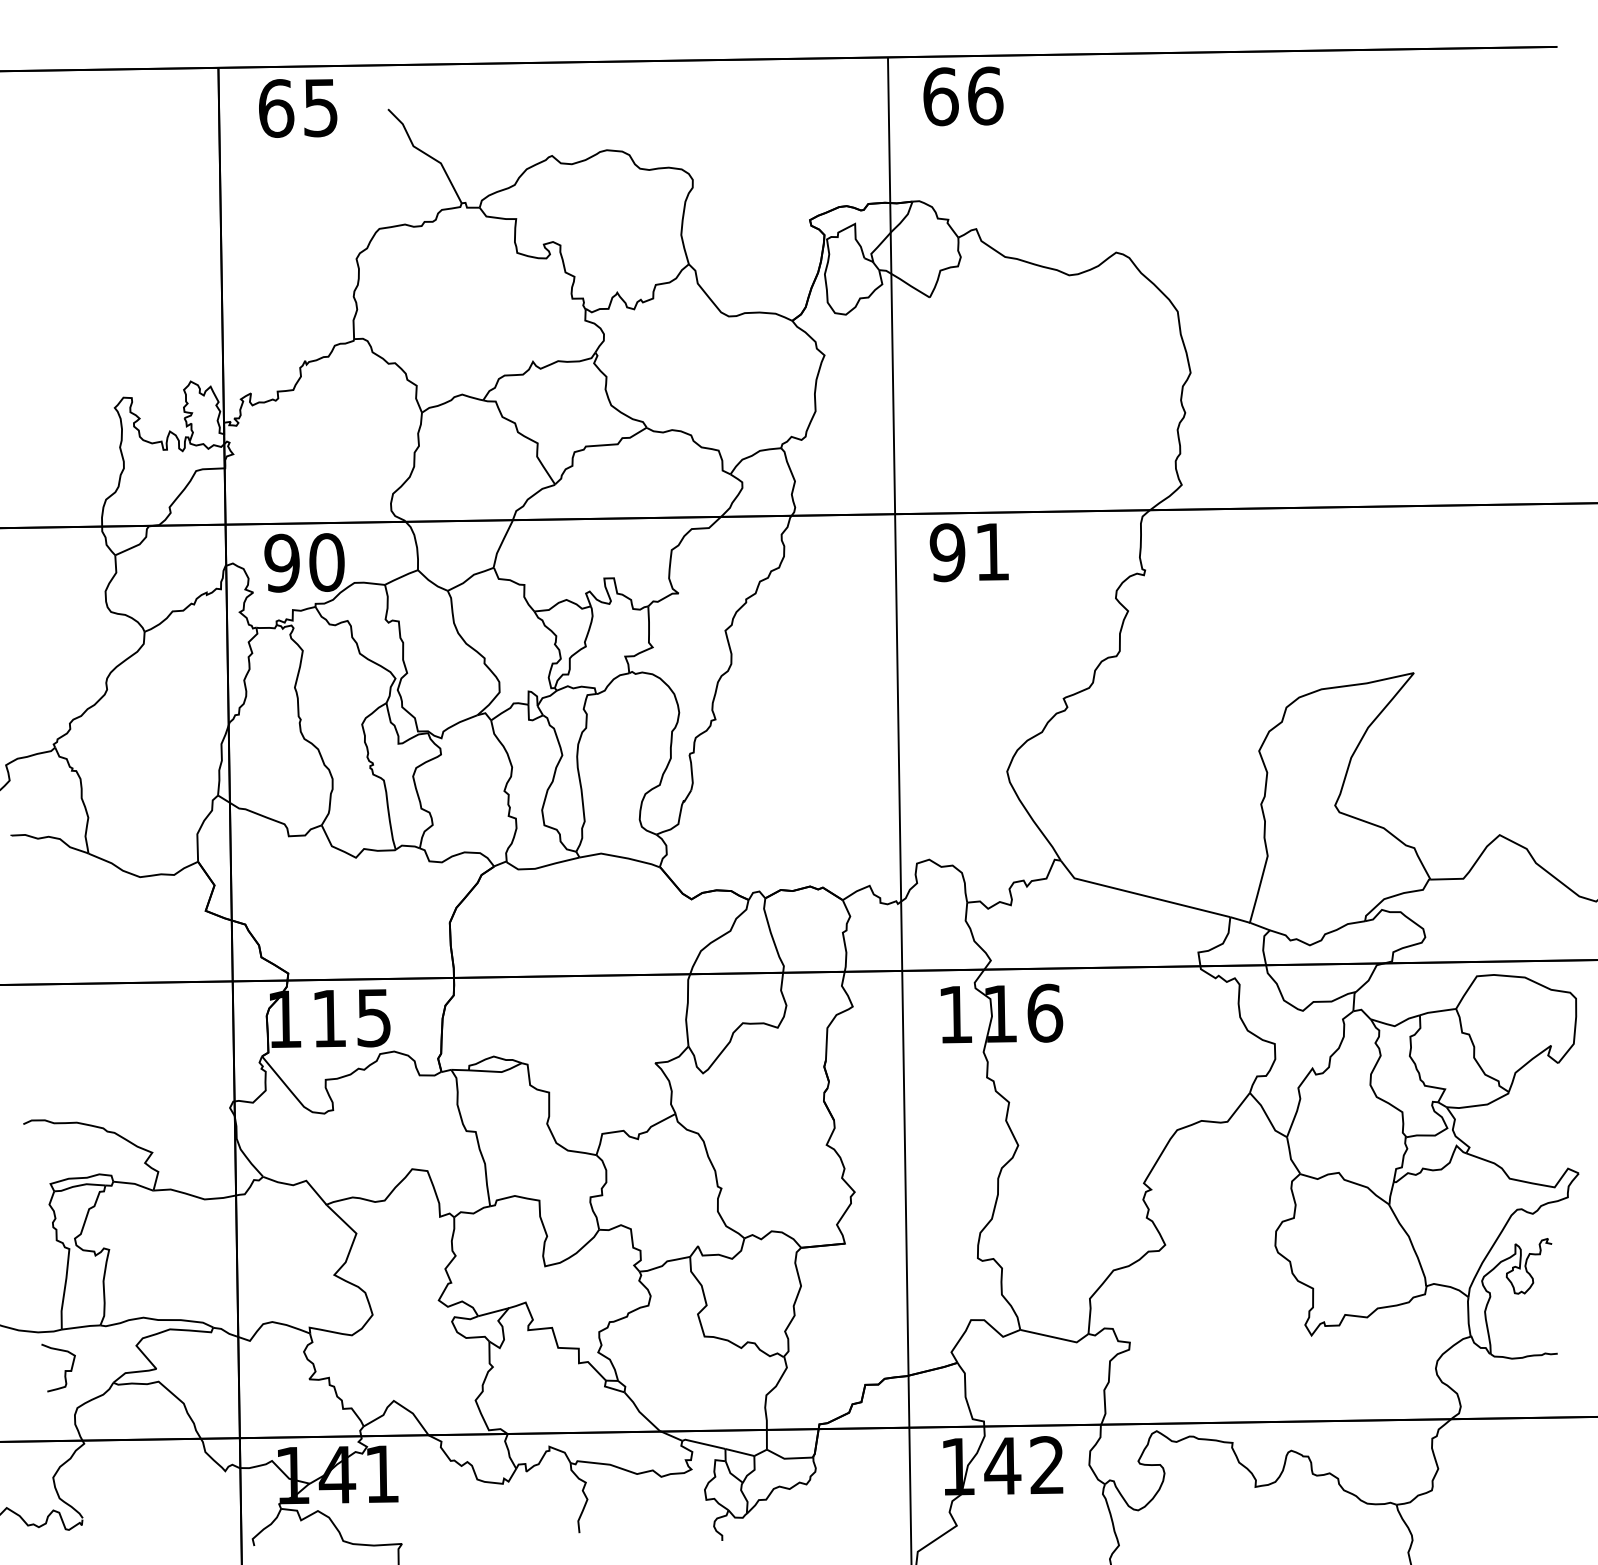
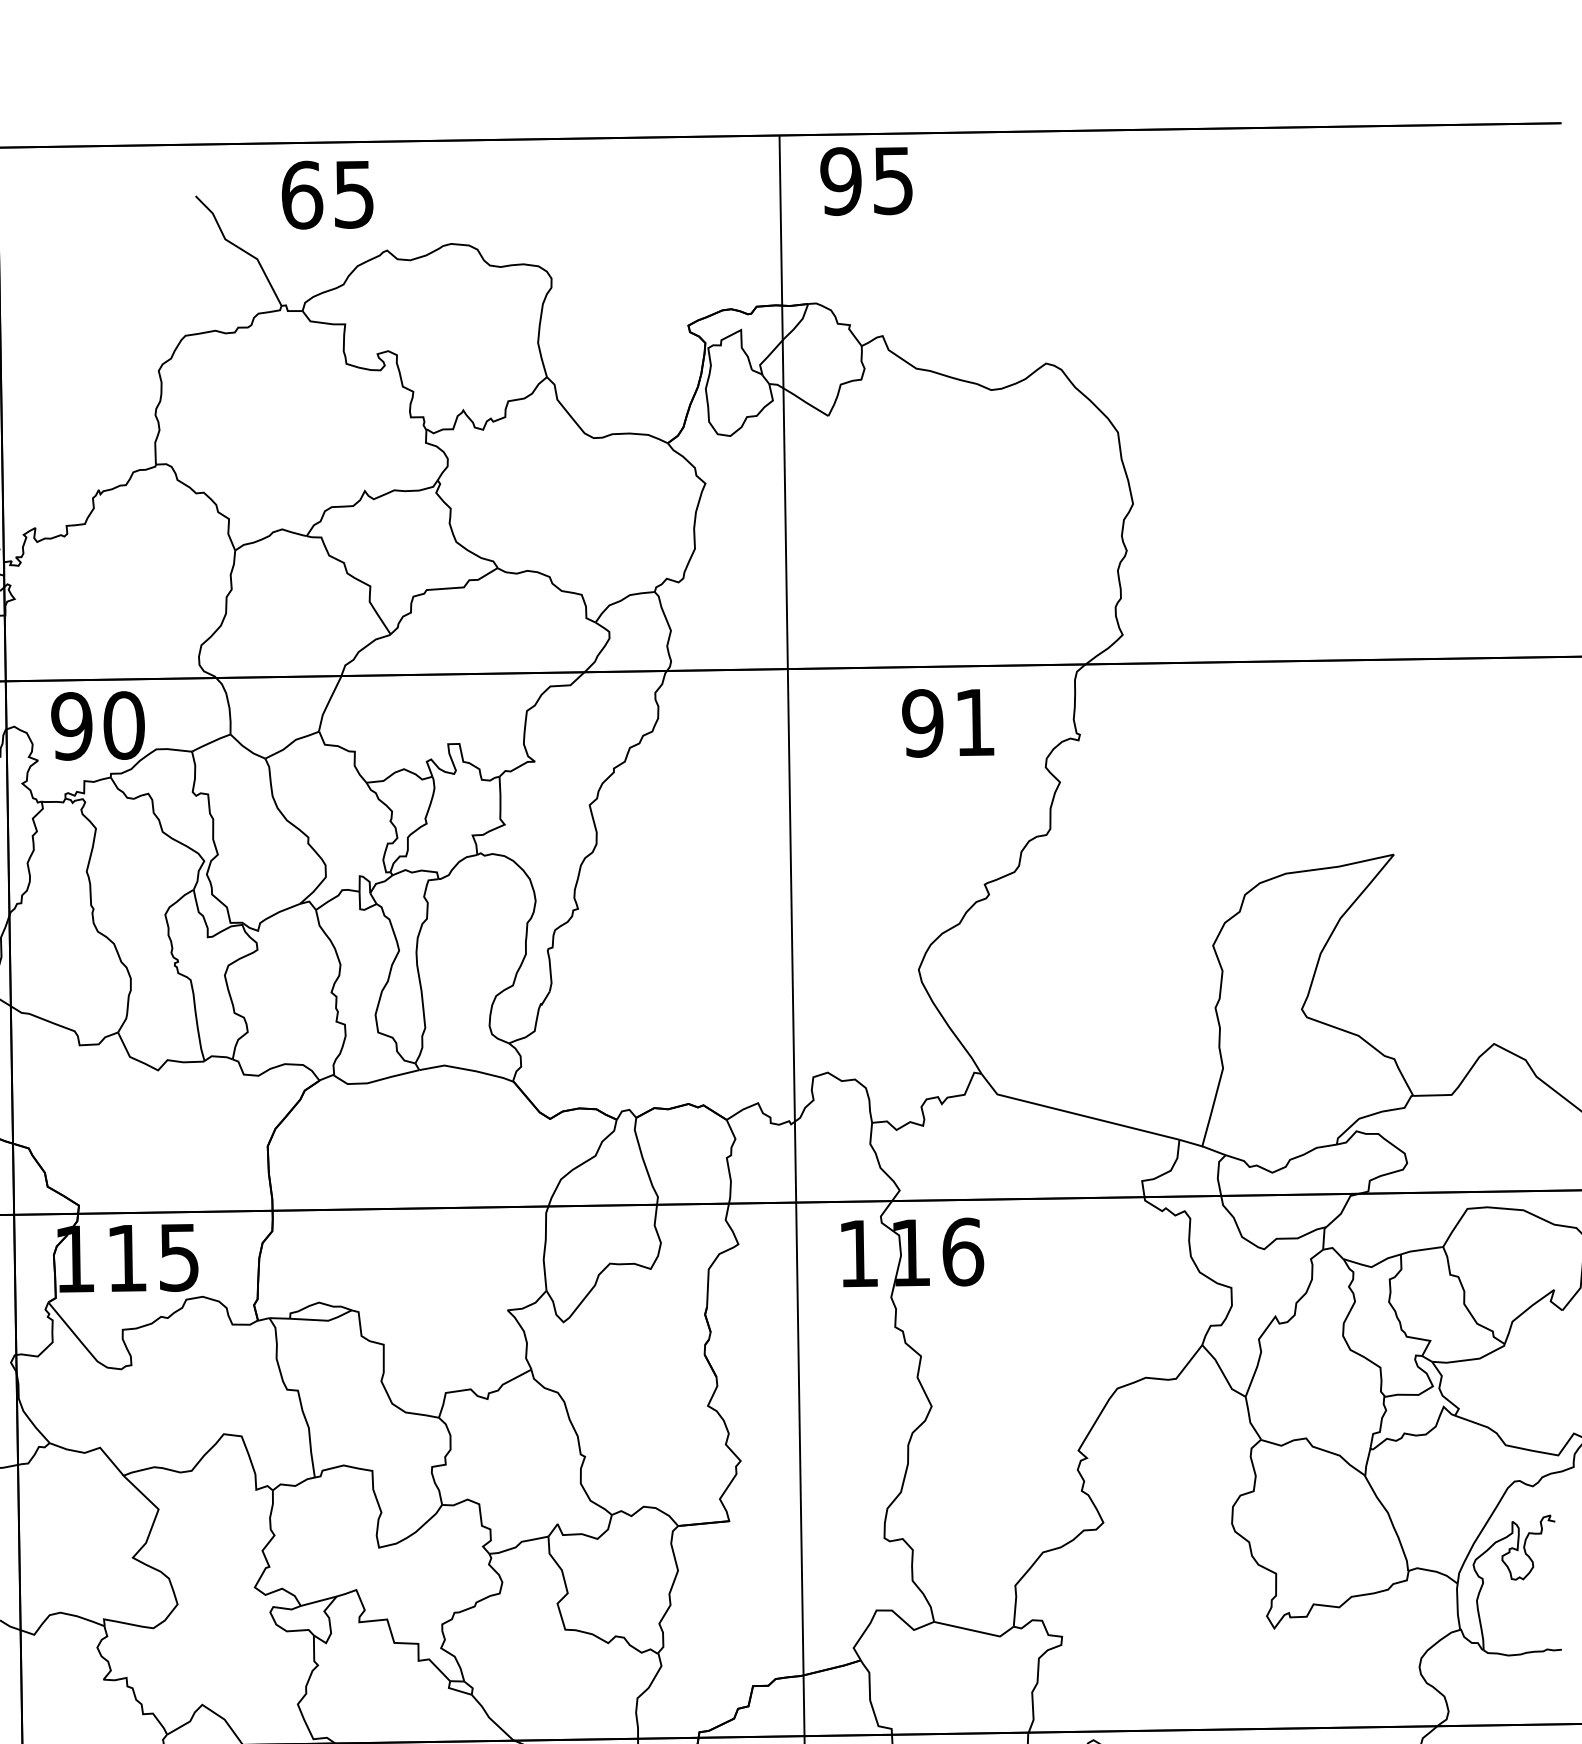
text: (962, 96) -> (866, 181), 66 -> 95
text: (298, 108) -> (328, 195), moved
text: (968, 552) -> (947, 723), moved

